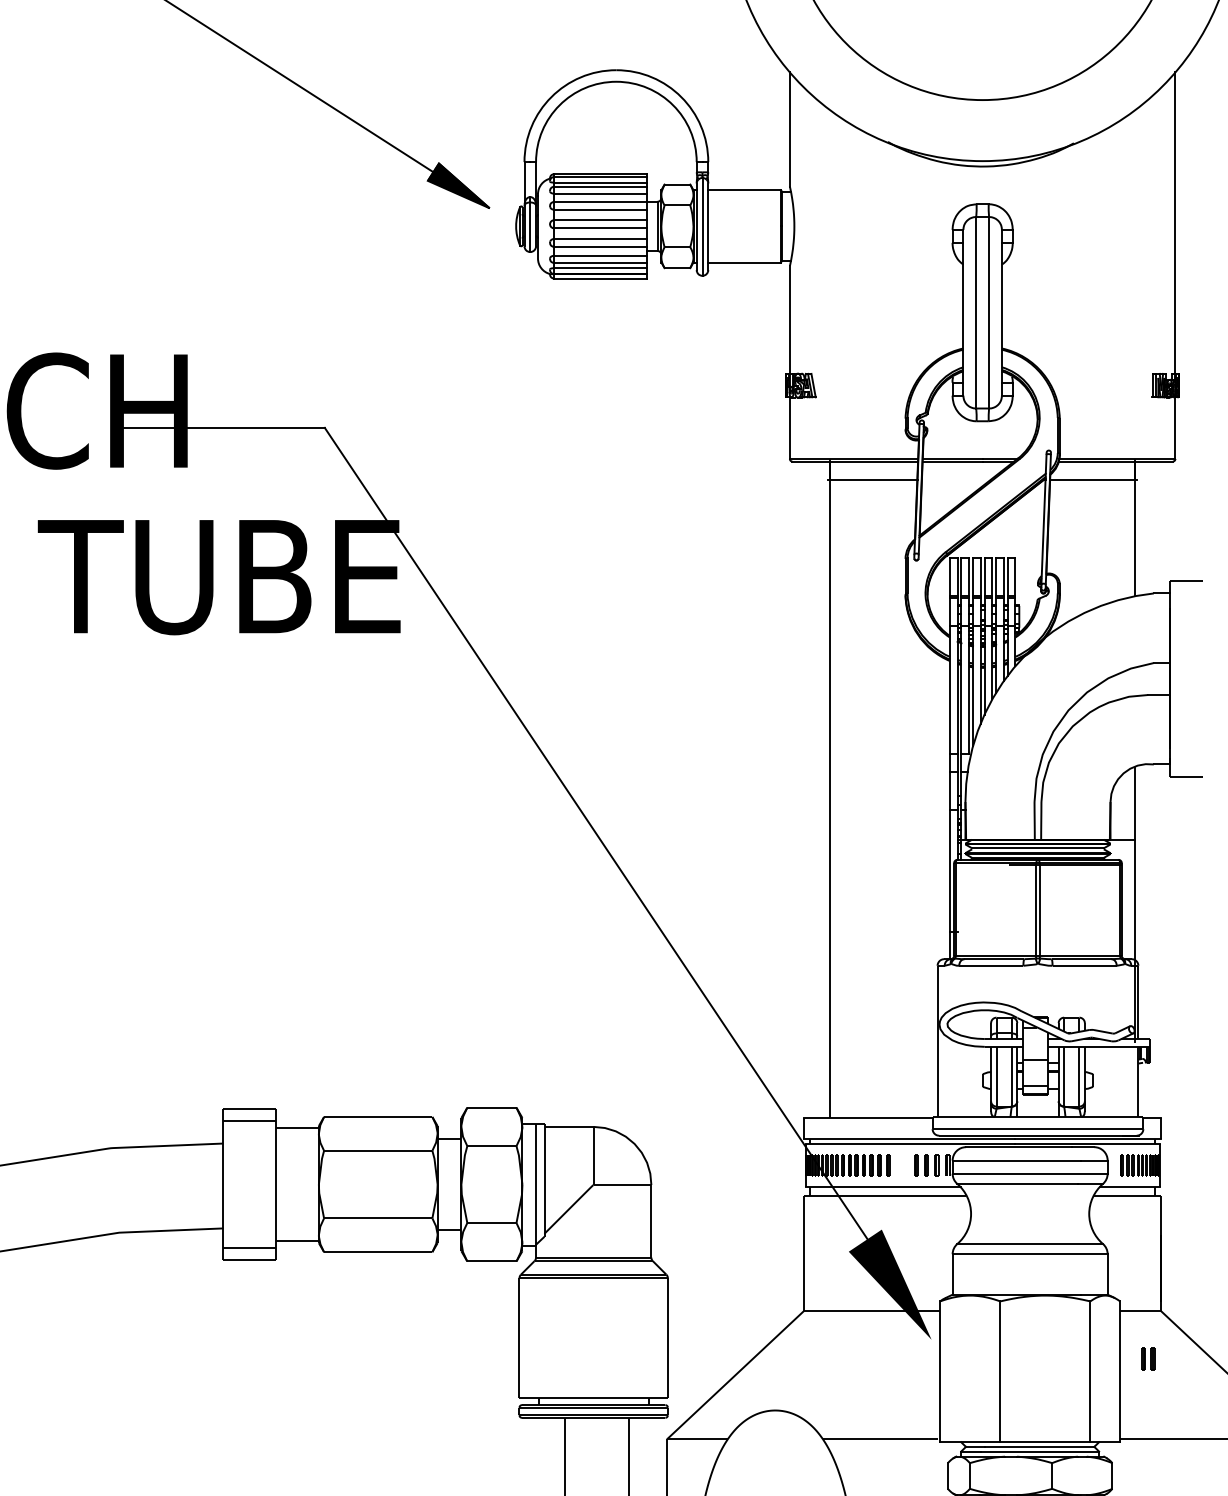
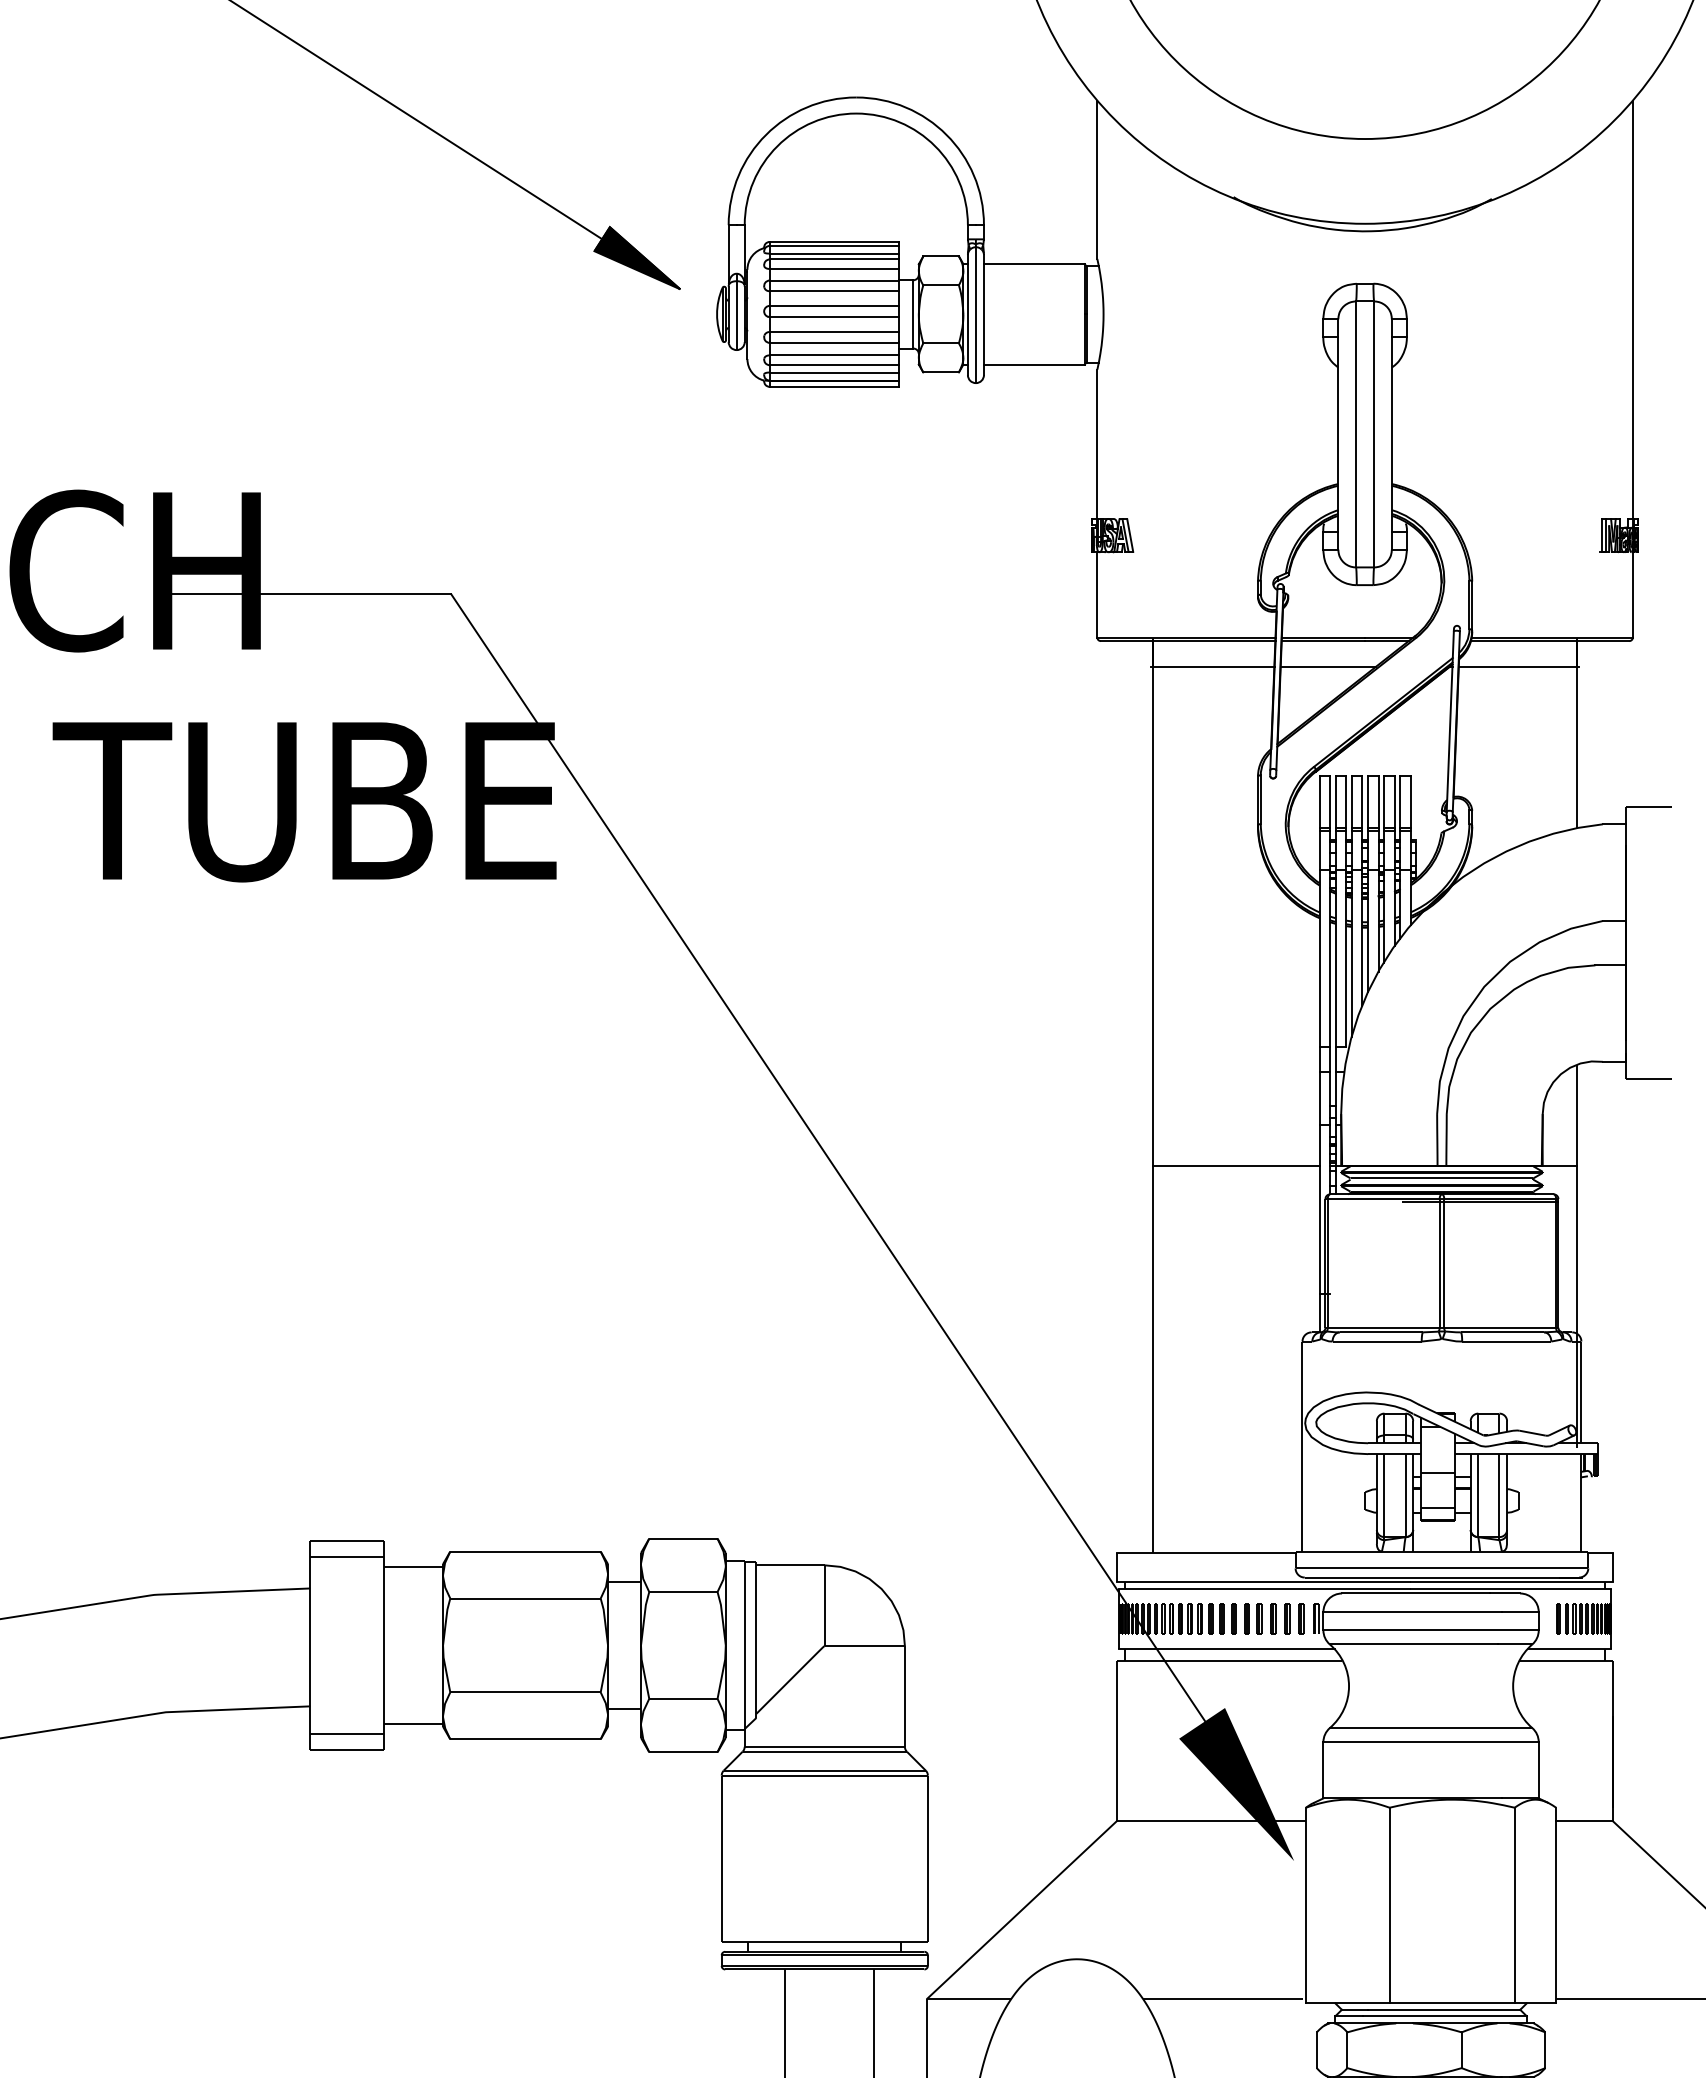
line: (956, 479) -> (1328, 666), added
line: (890, 839) -> (1236, 1166), added
part: (1148, 1358) -> (1253, 1618), moved

